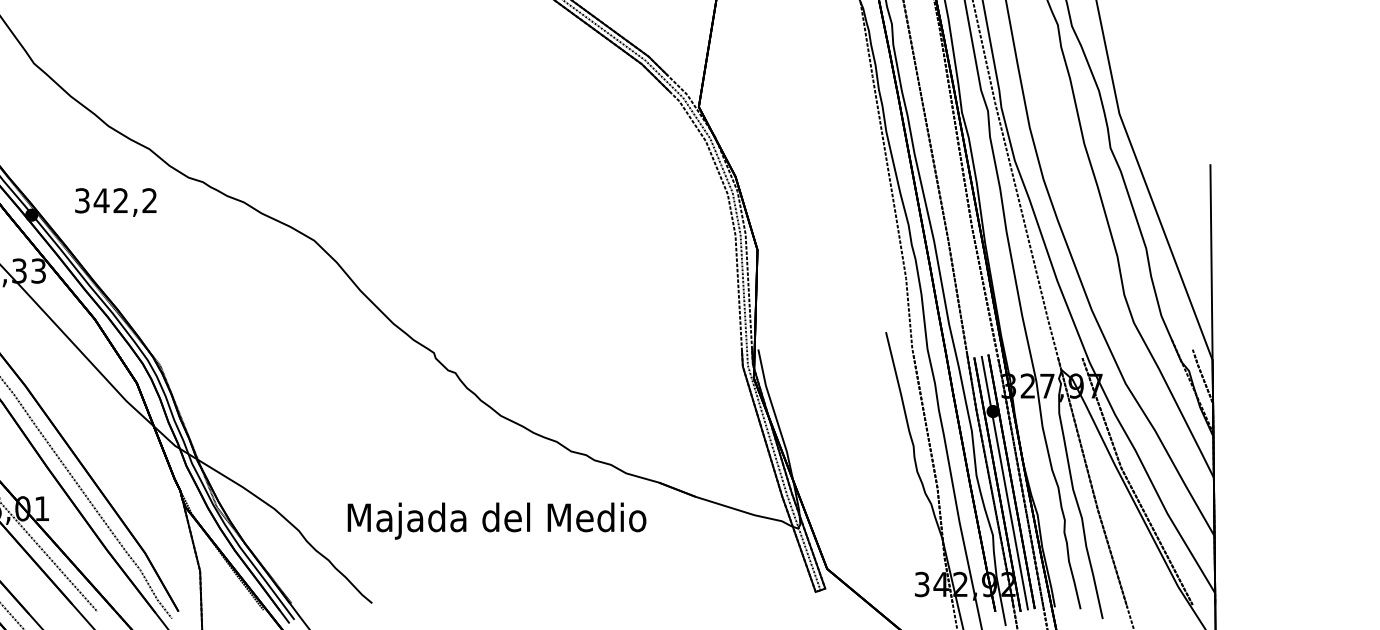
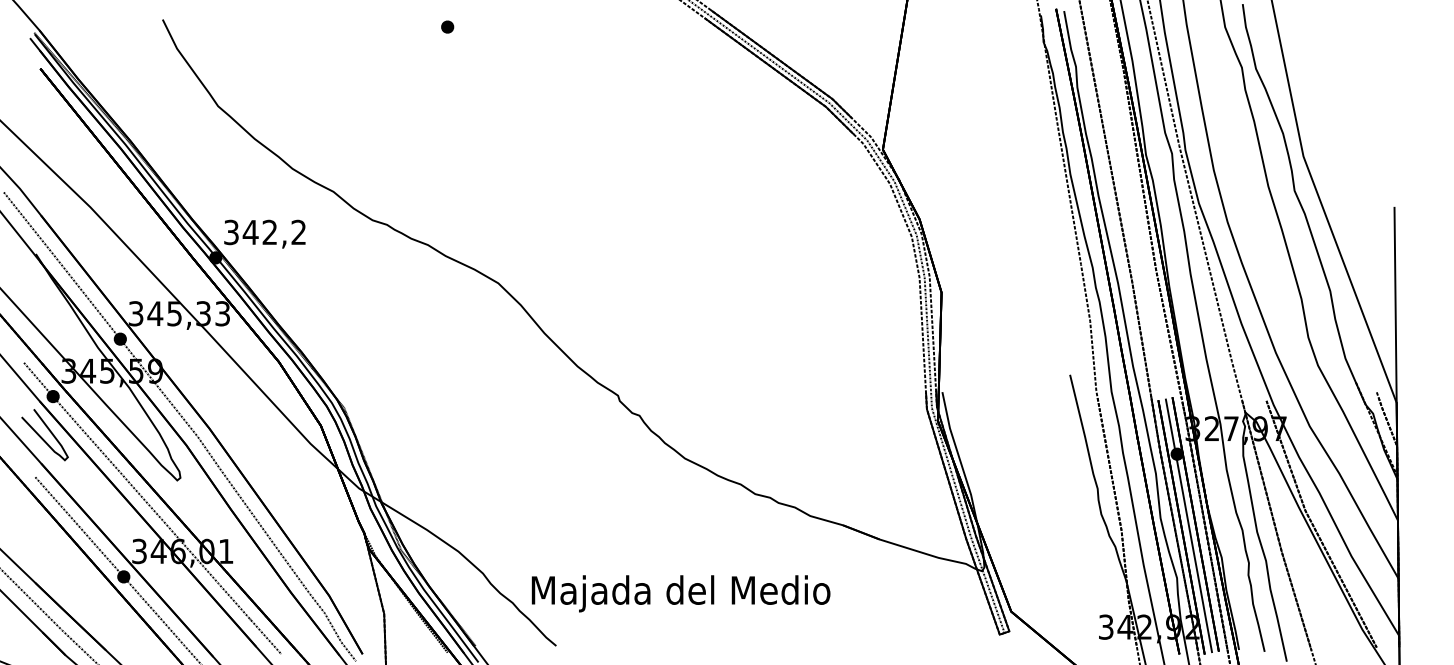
text: (115, 201) -> (264, 233), moved
text: (496, 520) -> (680, 593), moved

